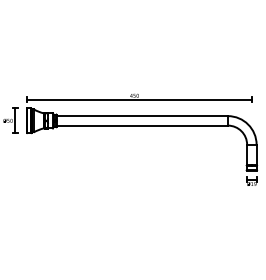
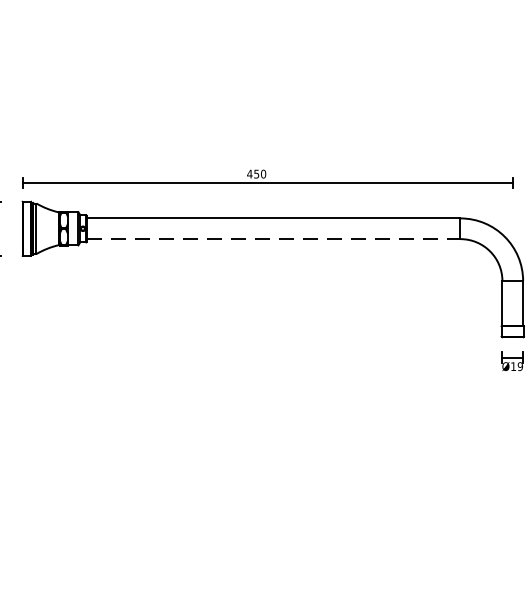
line: (142, 125) -> (273, 238), solid -> dashed

